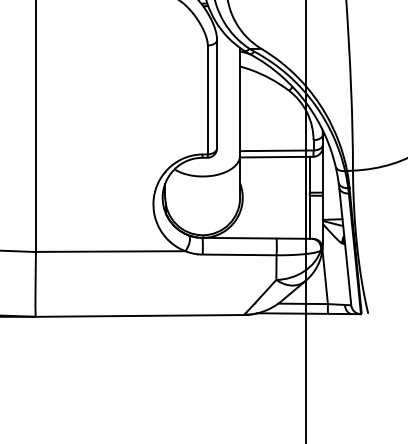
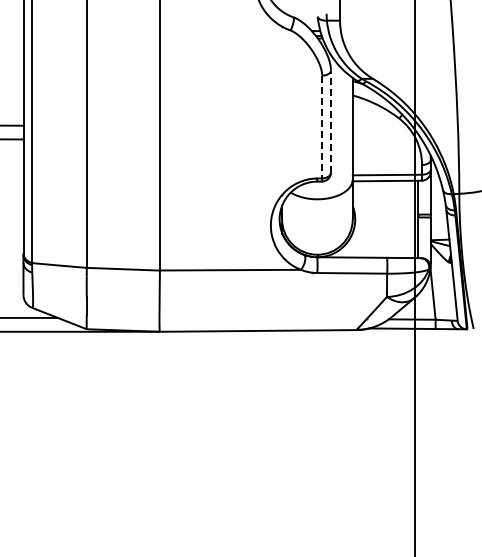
line: (216, 94) -> (330, 121), solid -> dashed
line: (208, 100) -> (322, 127), solid -> dashed

